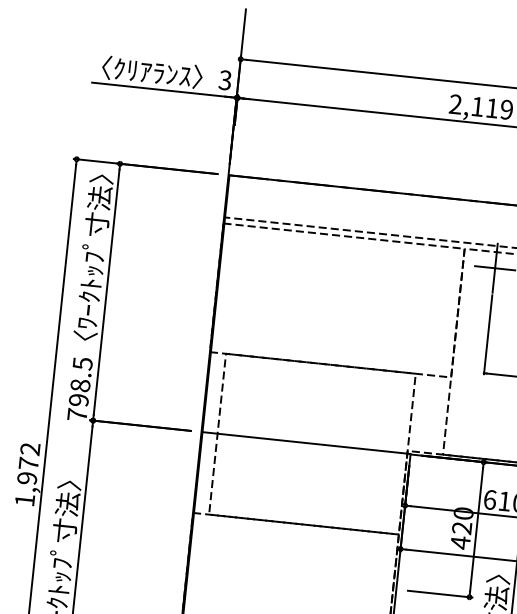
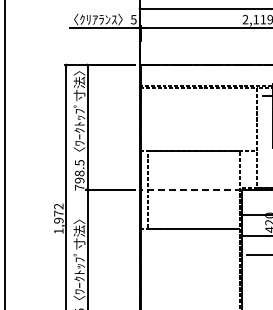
text: (225, 75) -> (133, 17), 3 -> 5
line: (307, 442) -> (191, 189), solid -> dashed

